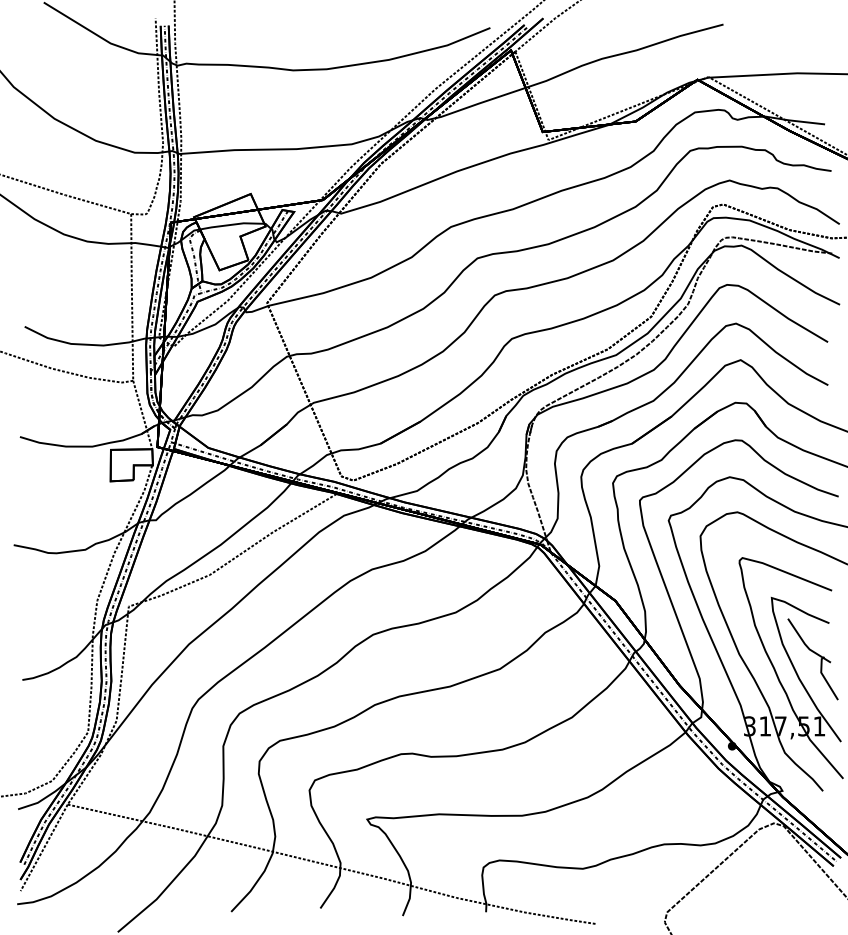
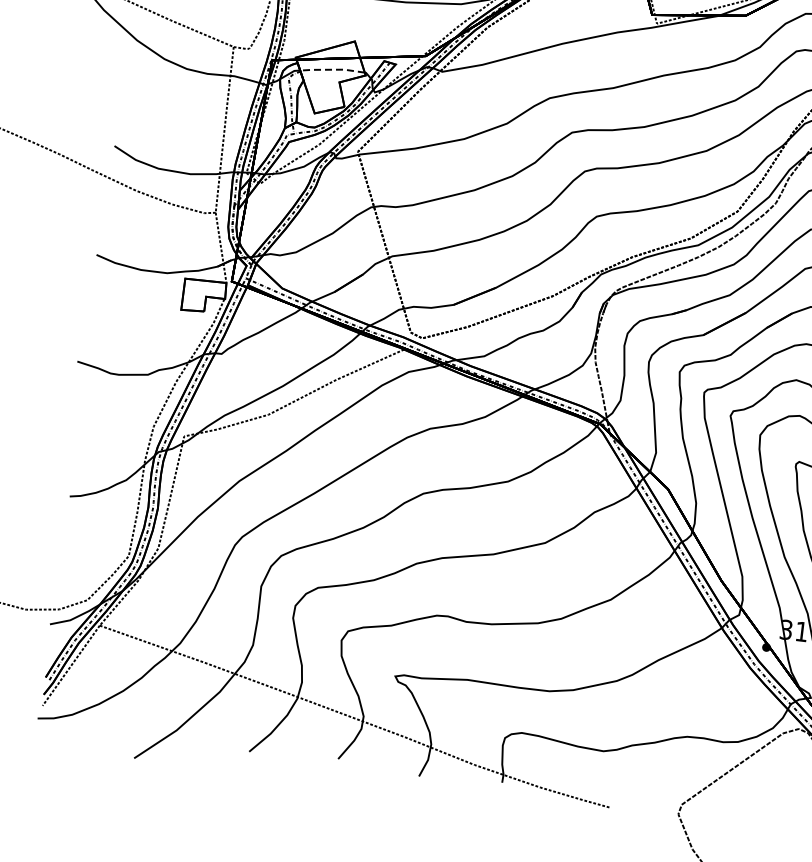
line: (232, 224) -> (333, 69), solid -> dashed

